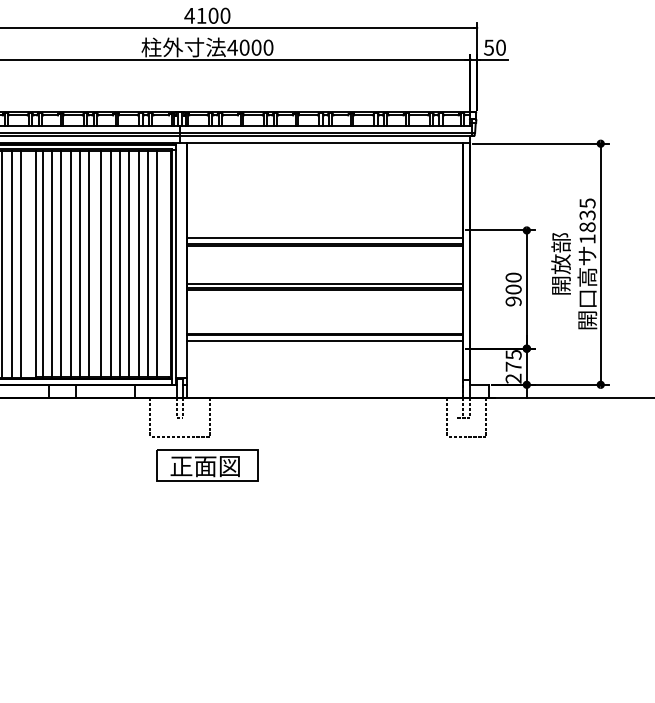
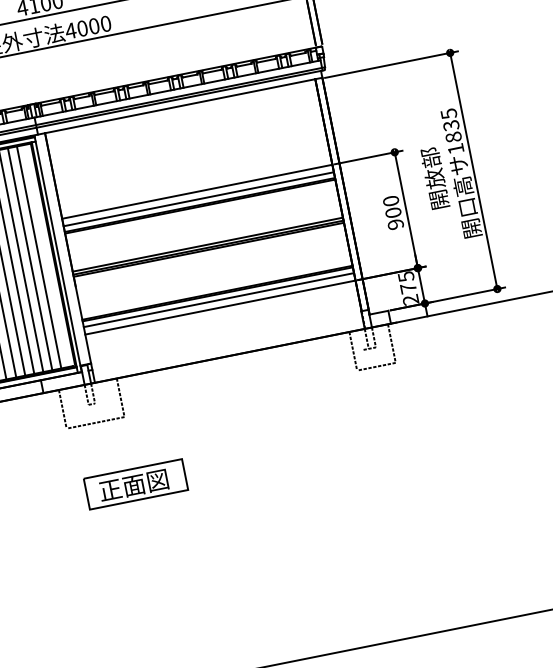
line: (325, 230) -> (197, 191), added
line: (325, 348) -> (220, 307), added
part: (207, 465) -> (135, 484), moved

